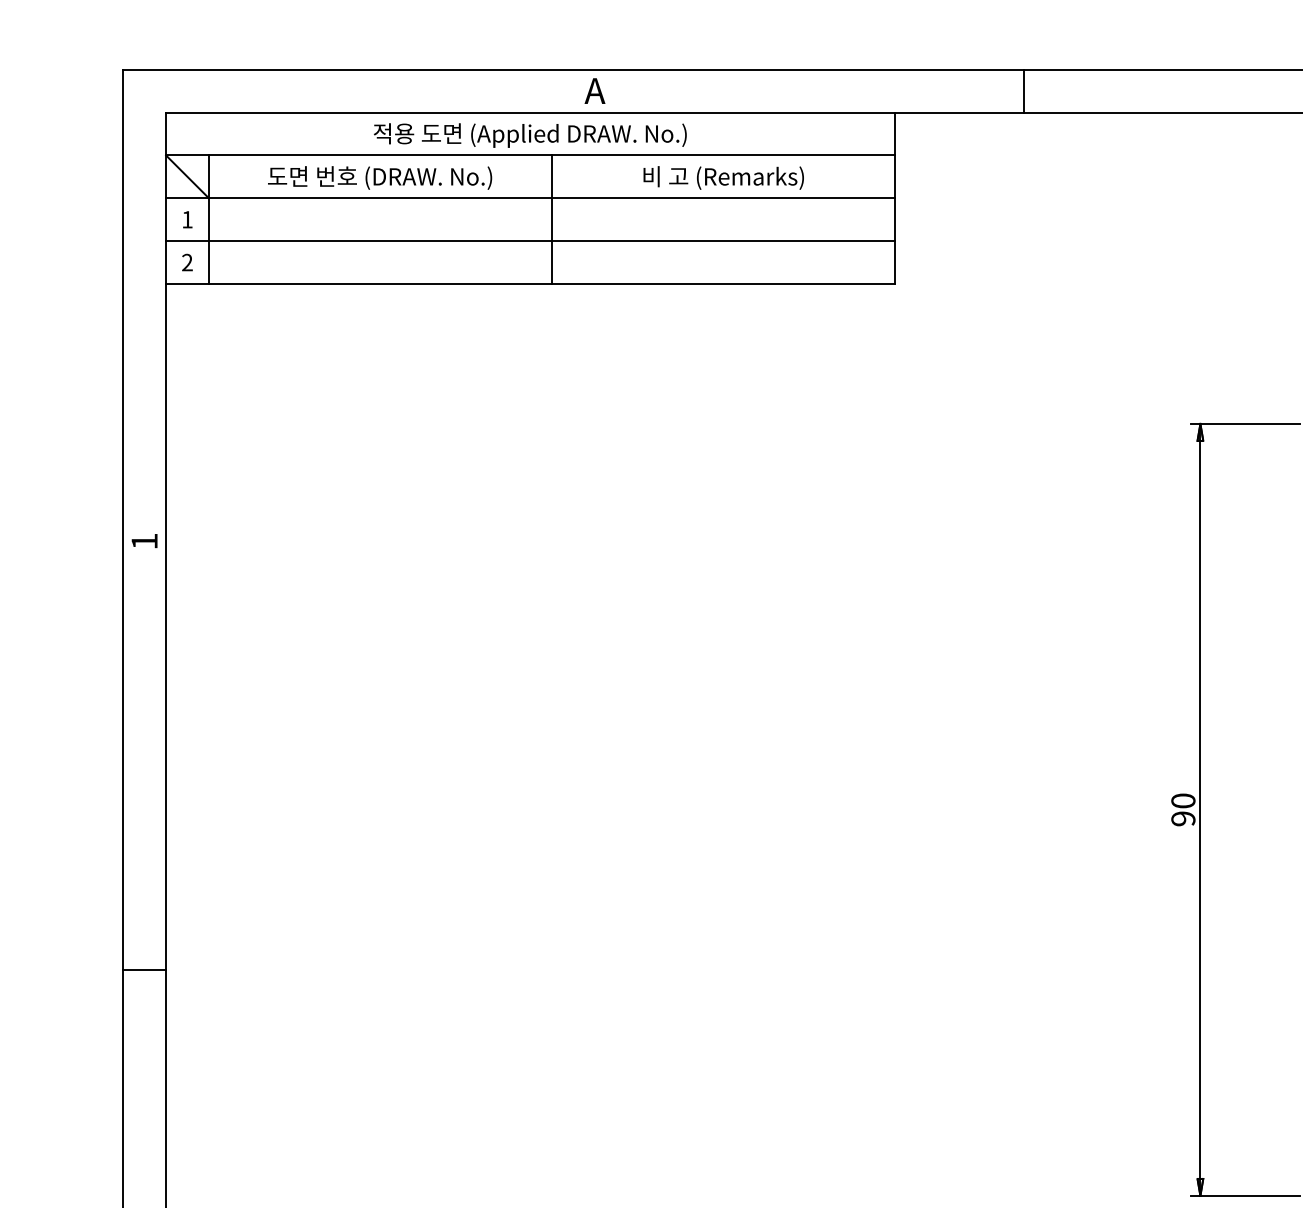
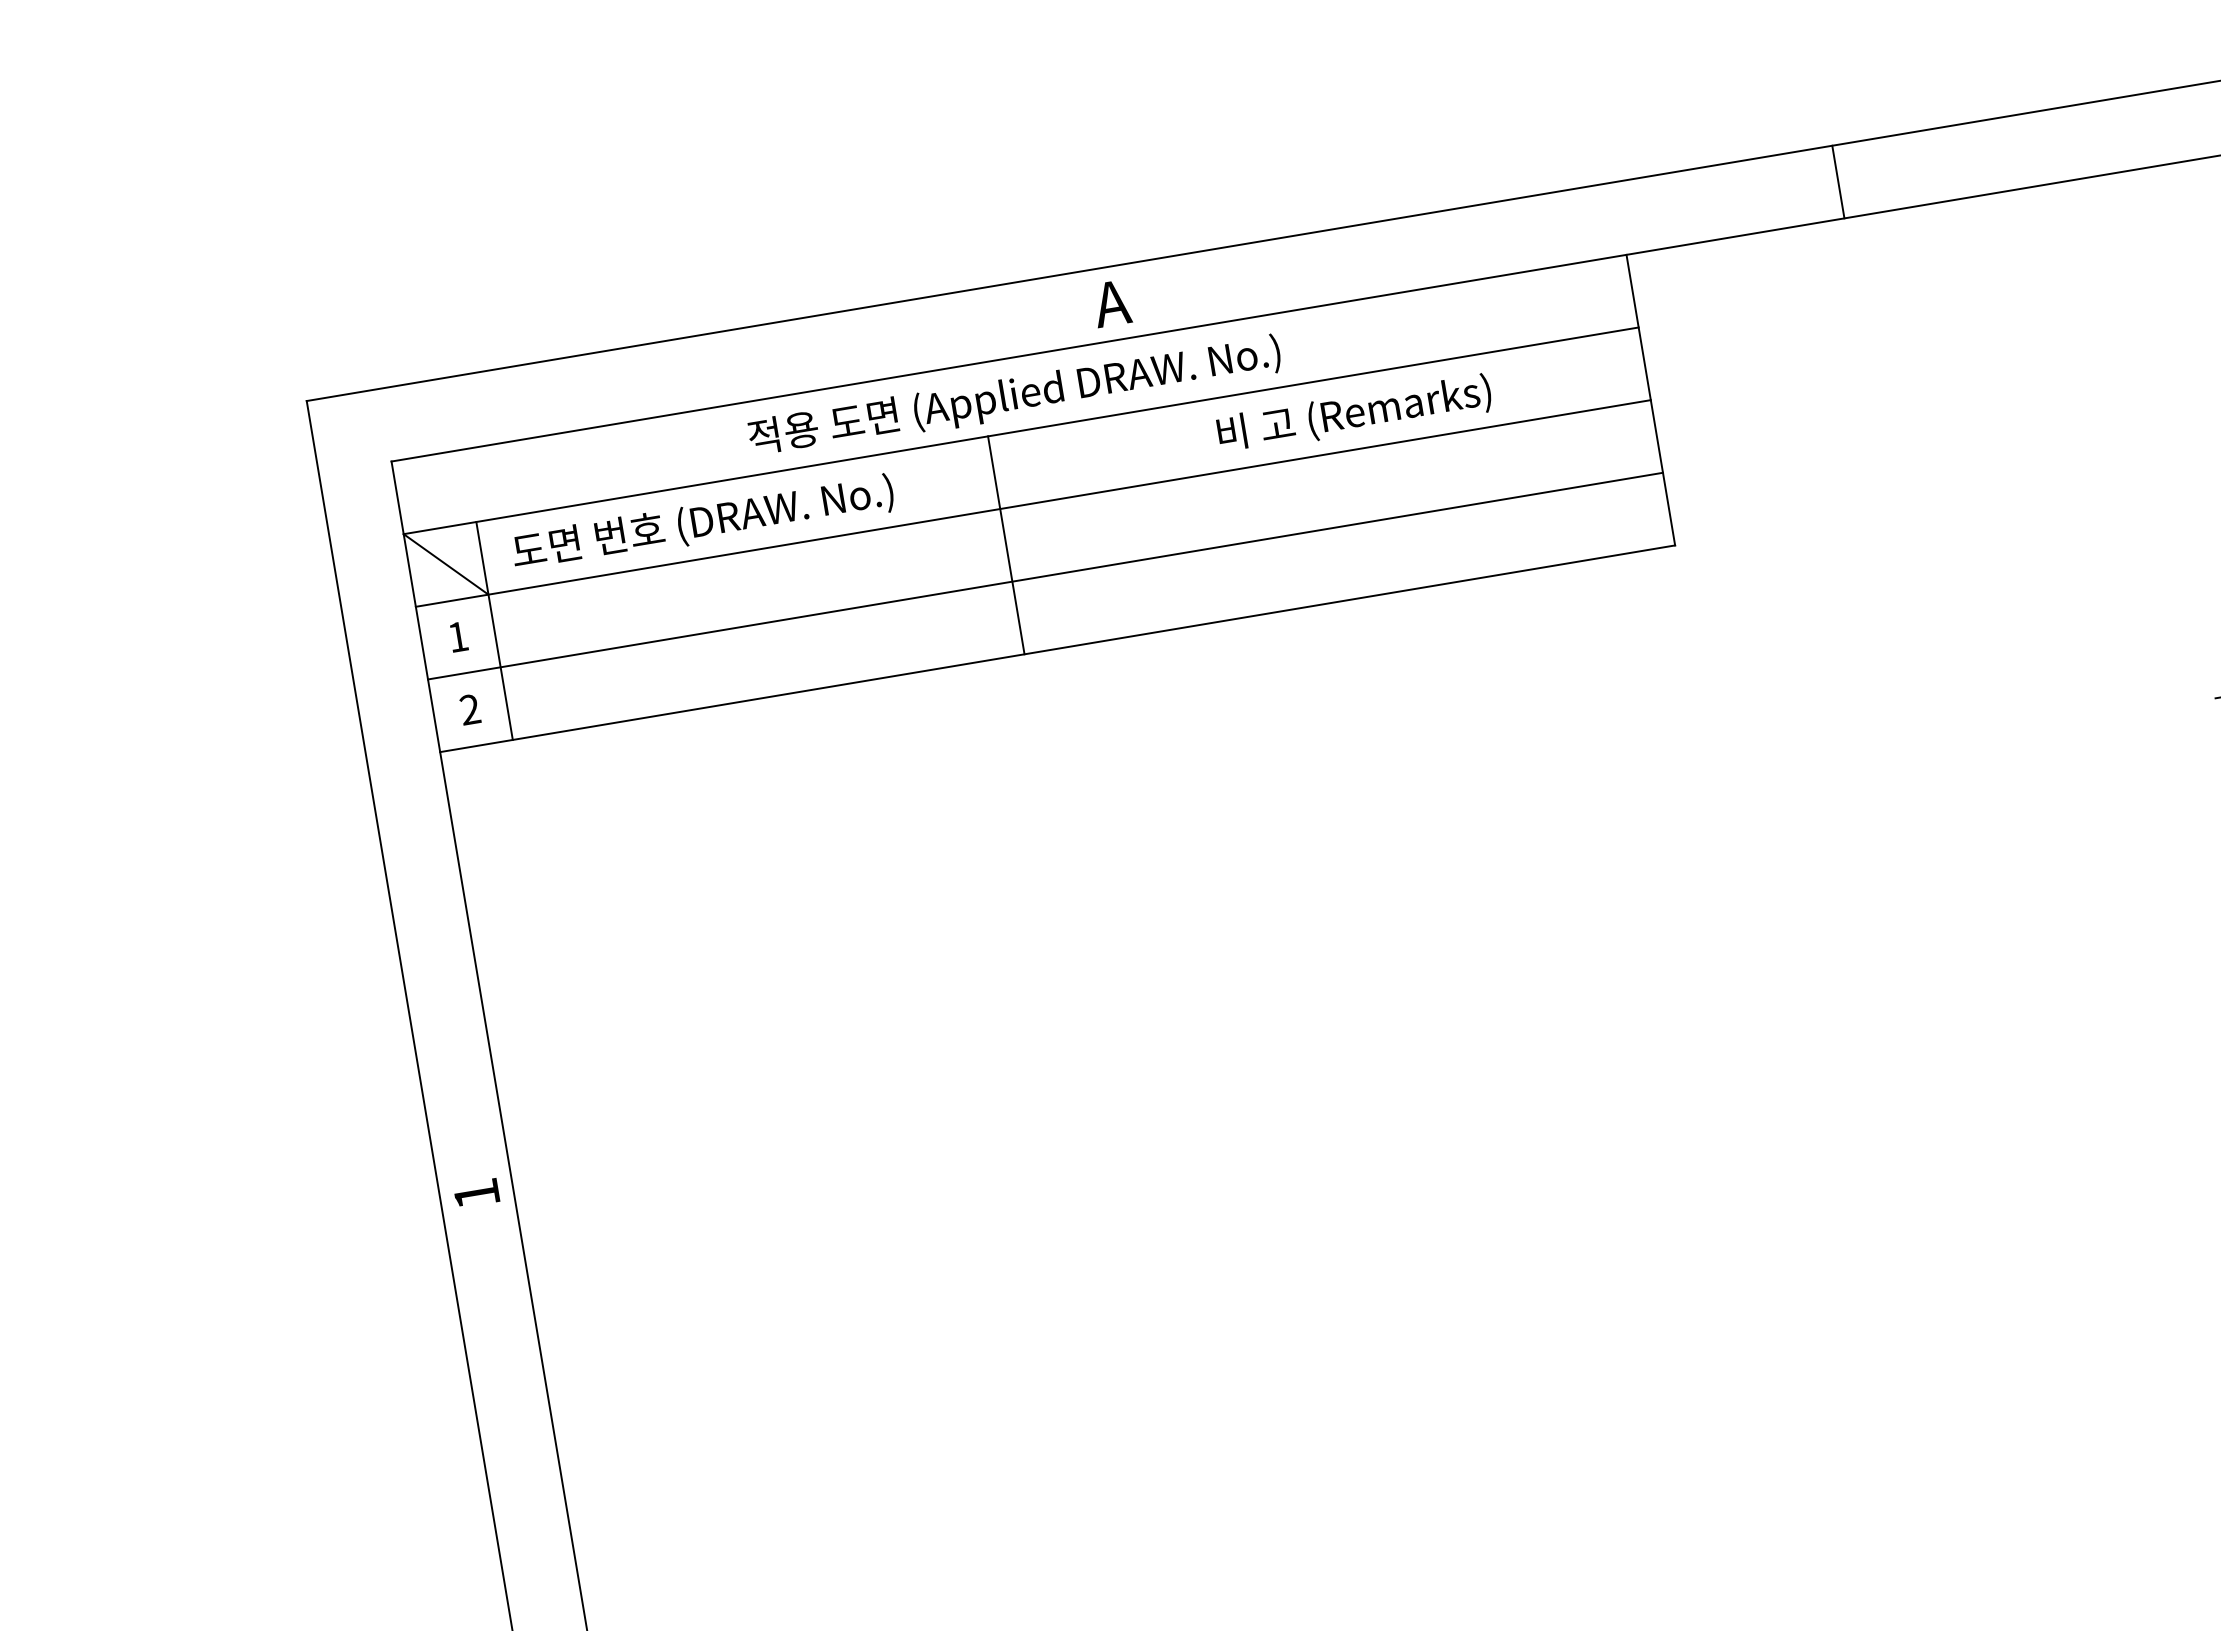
text: (380, 177) -> (703, 522), moved
line: (552, 219) -> (1006, 544), moved

